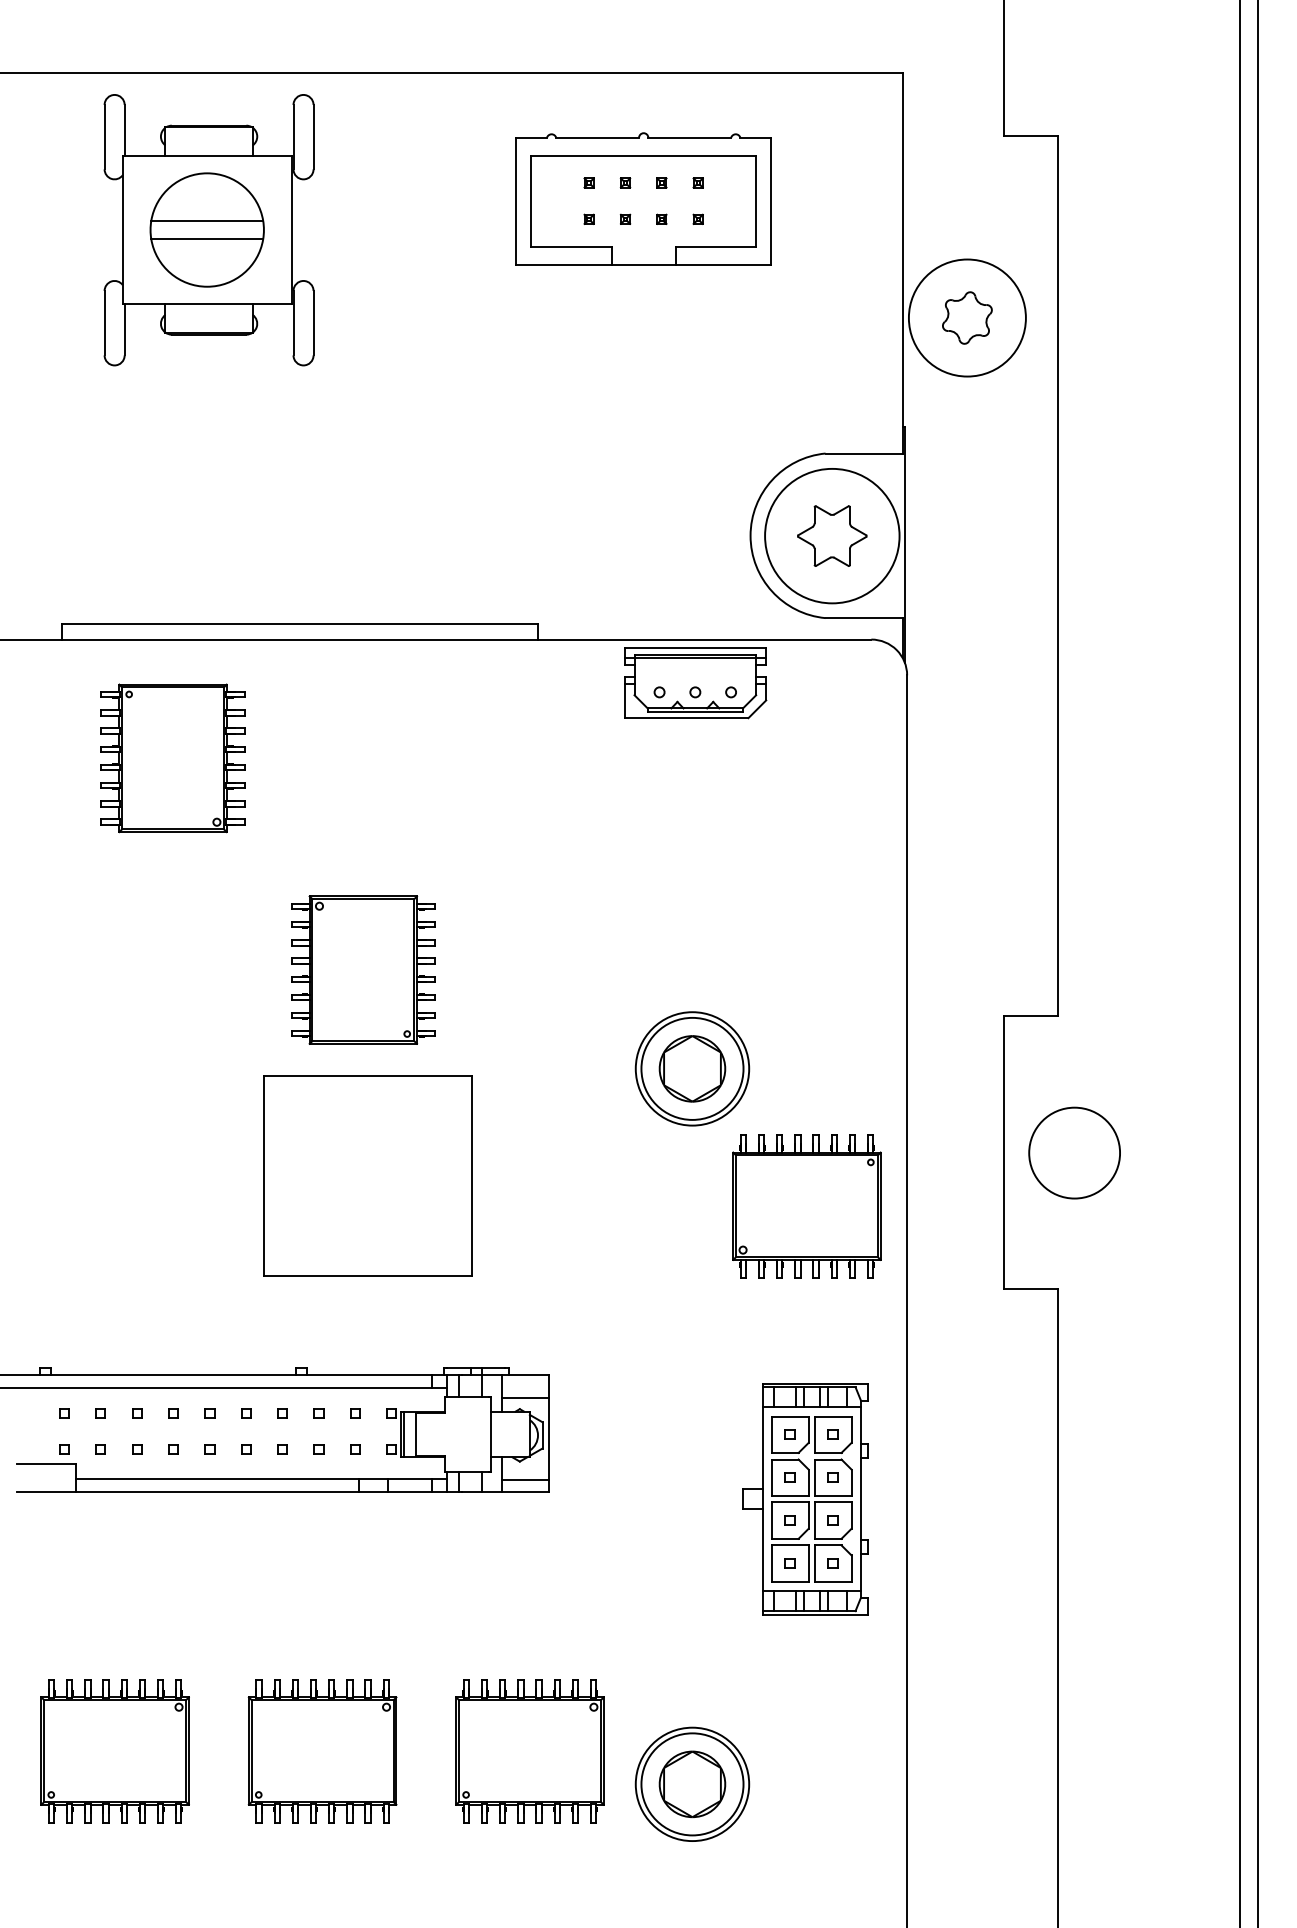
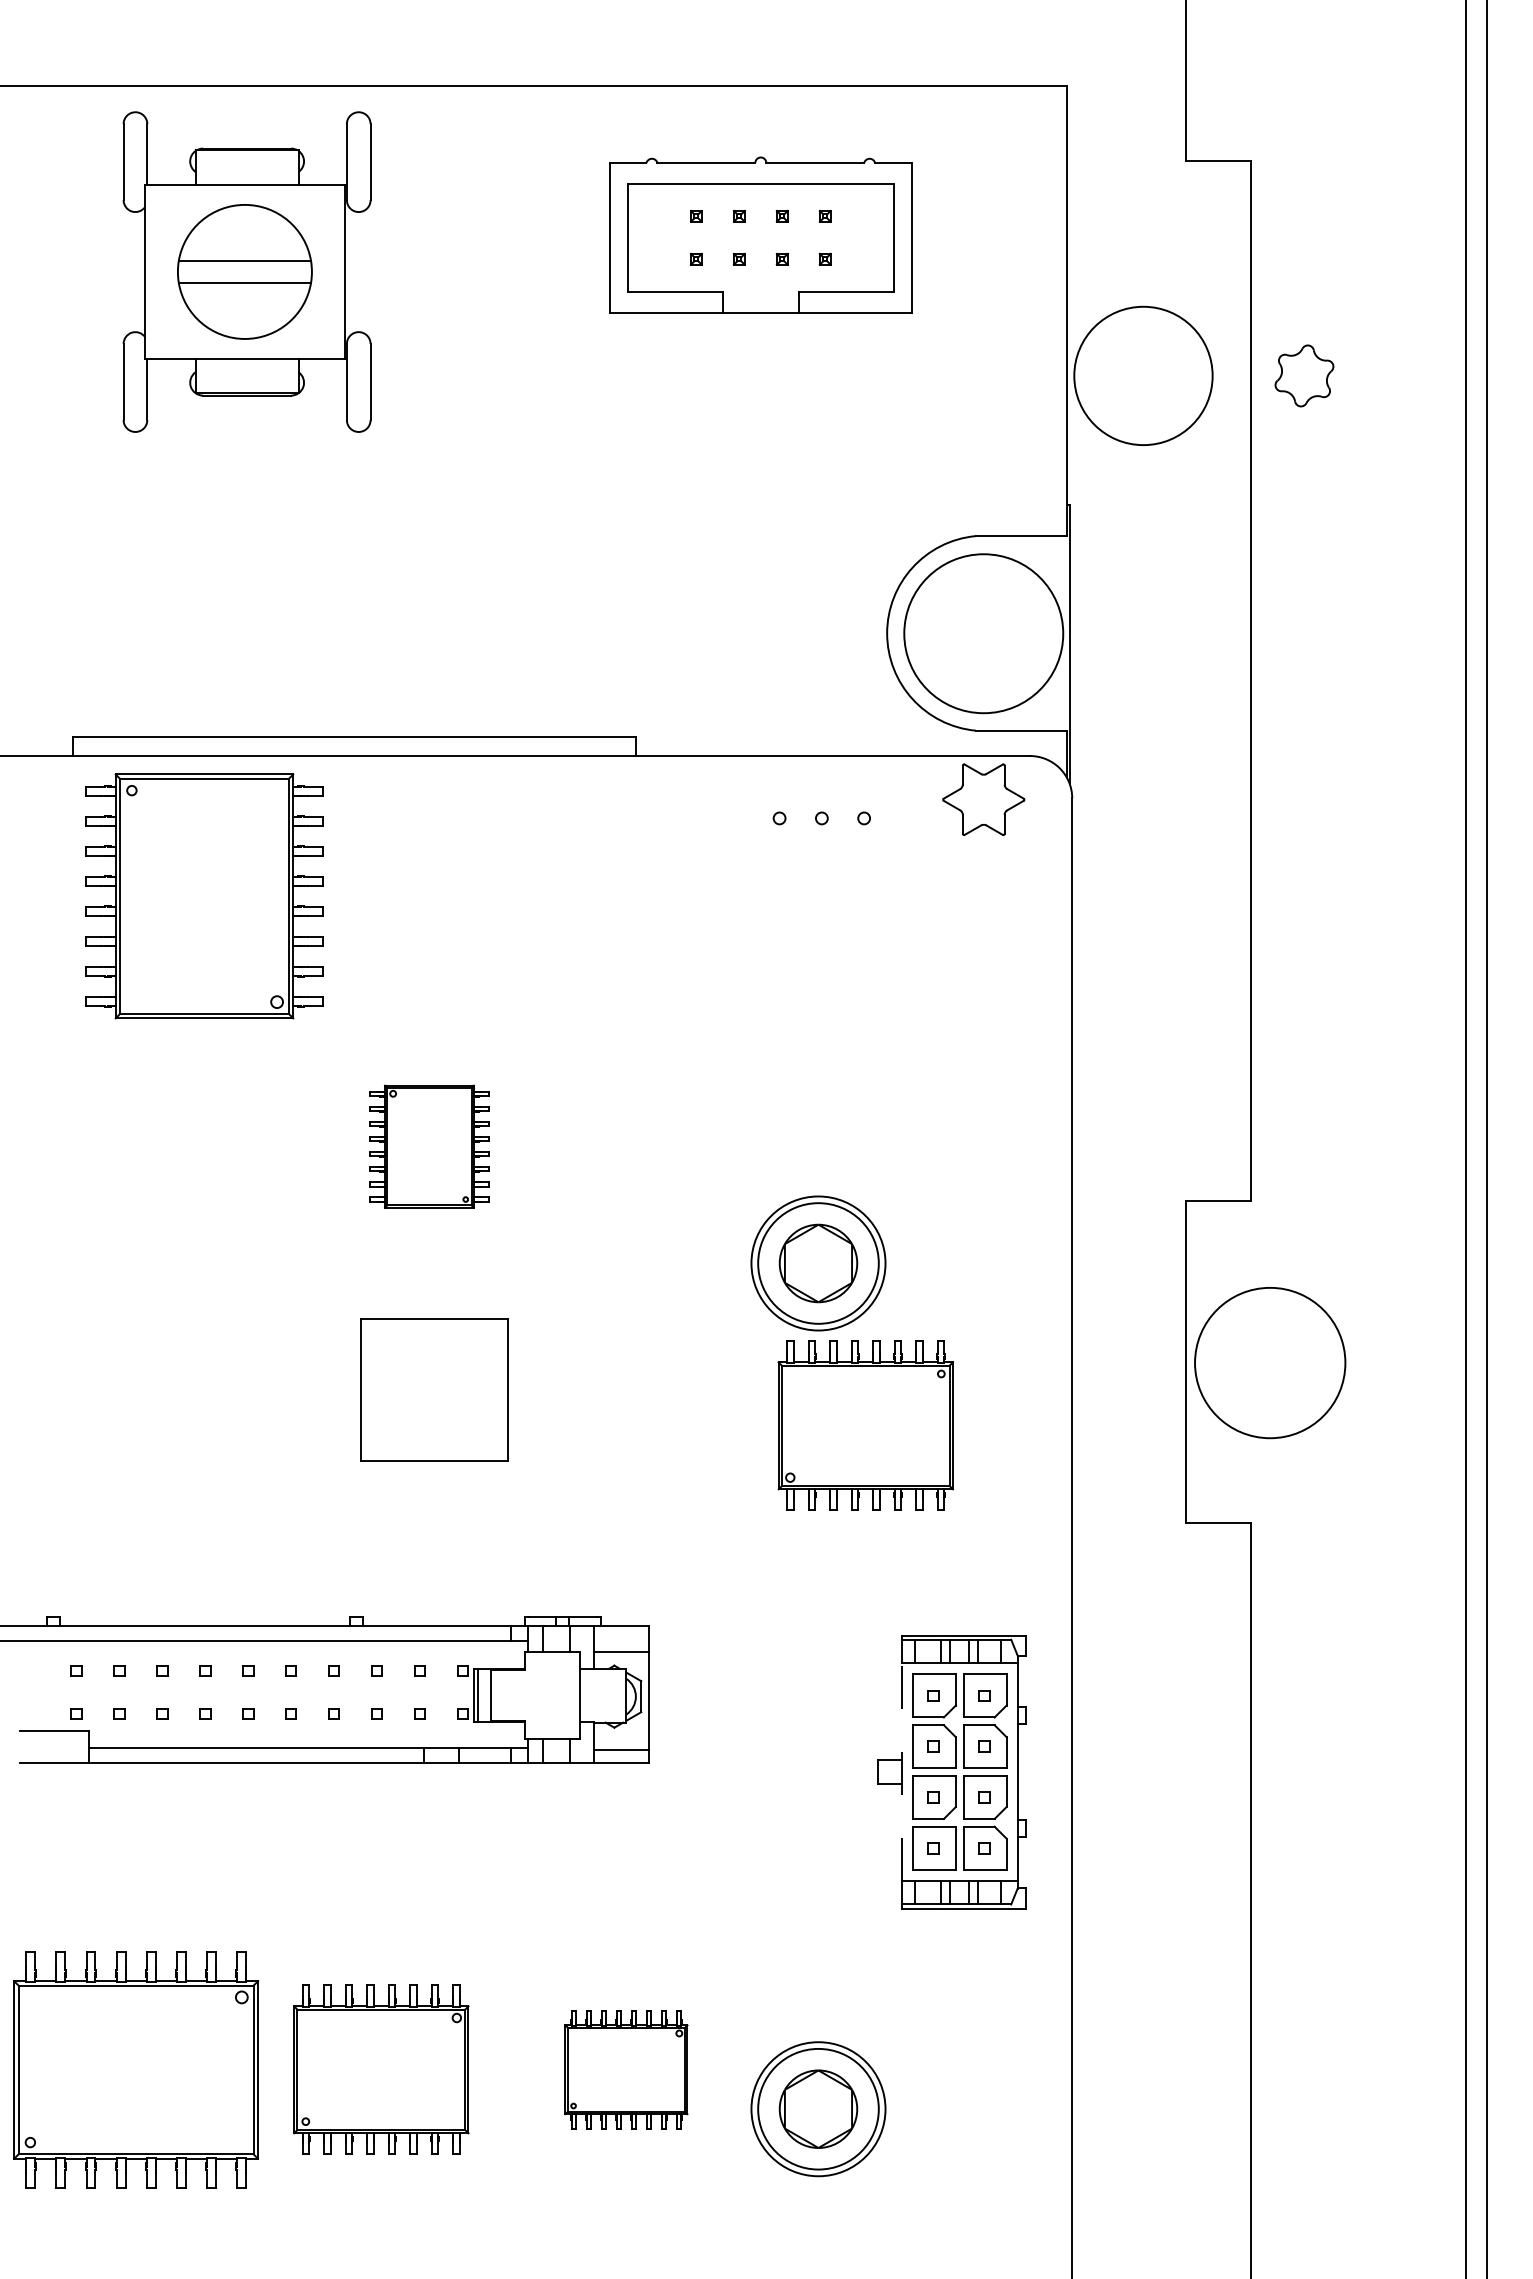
part: (967, 317) -> (1304, 375), moved
part: (832, 535) -> (983, 799), moved
part: (695, 683) -> (821, 807), removed
part: (173, 758) -> (204, 896), size x1.4
part: (363, 969) -> (429, 1146), size x0.7
circle: (1074, 1152) -> (1269, 1362), size x1.4
part: (367, 1175) -> (434, 1389), size x0.6
part: (806, 1205) -> (865, 1425), moved
line: (762, 1499) -> (901, 1772), solid -> dashed
part: (114, 1750) -> (135, 2069), size x1.4
part: (530, 1750) -> (626, 2069), size x0.7

